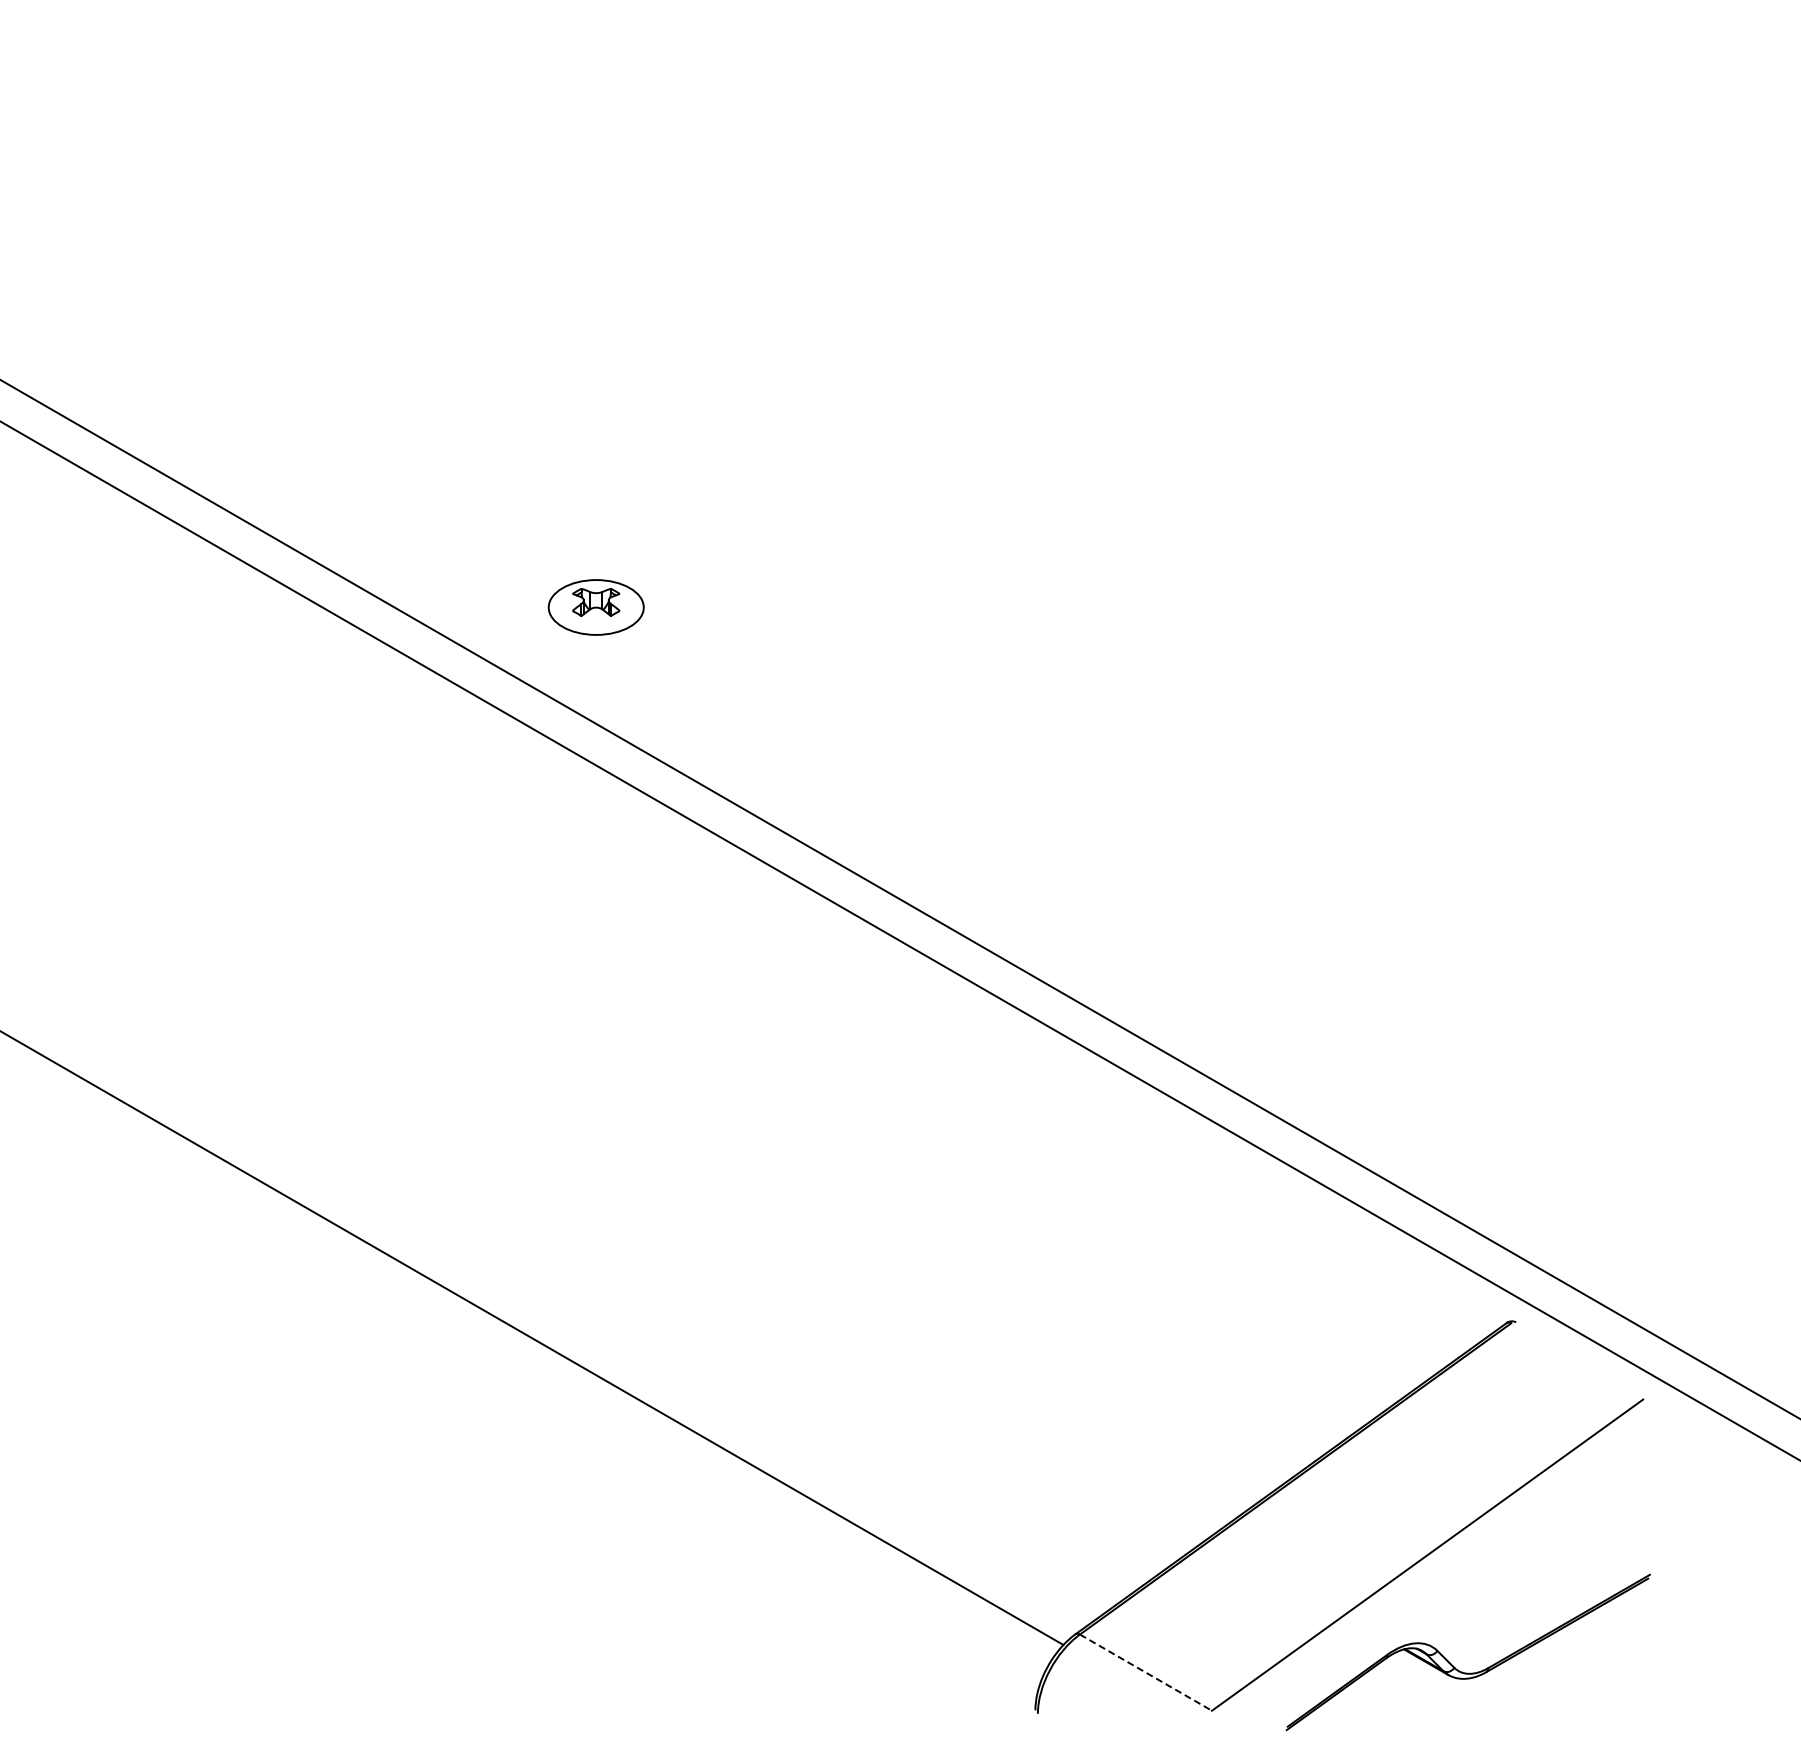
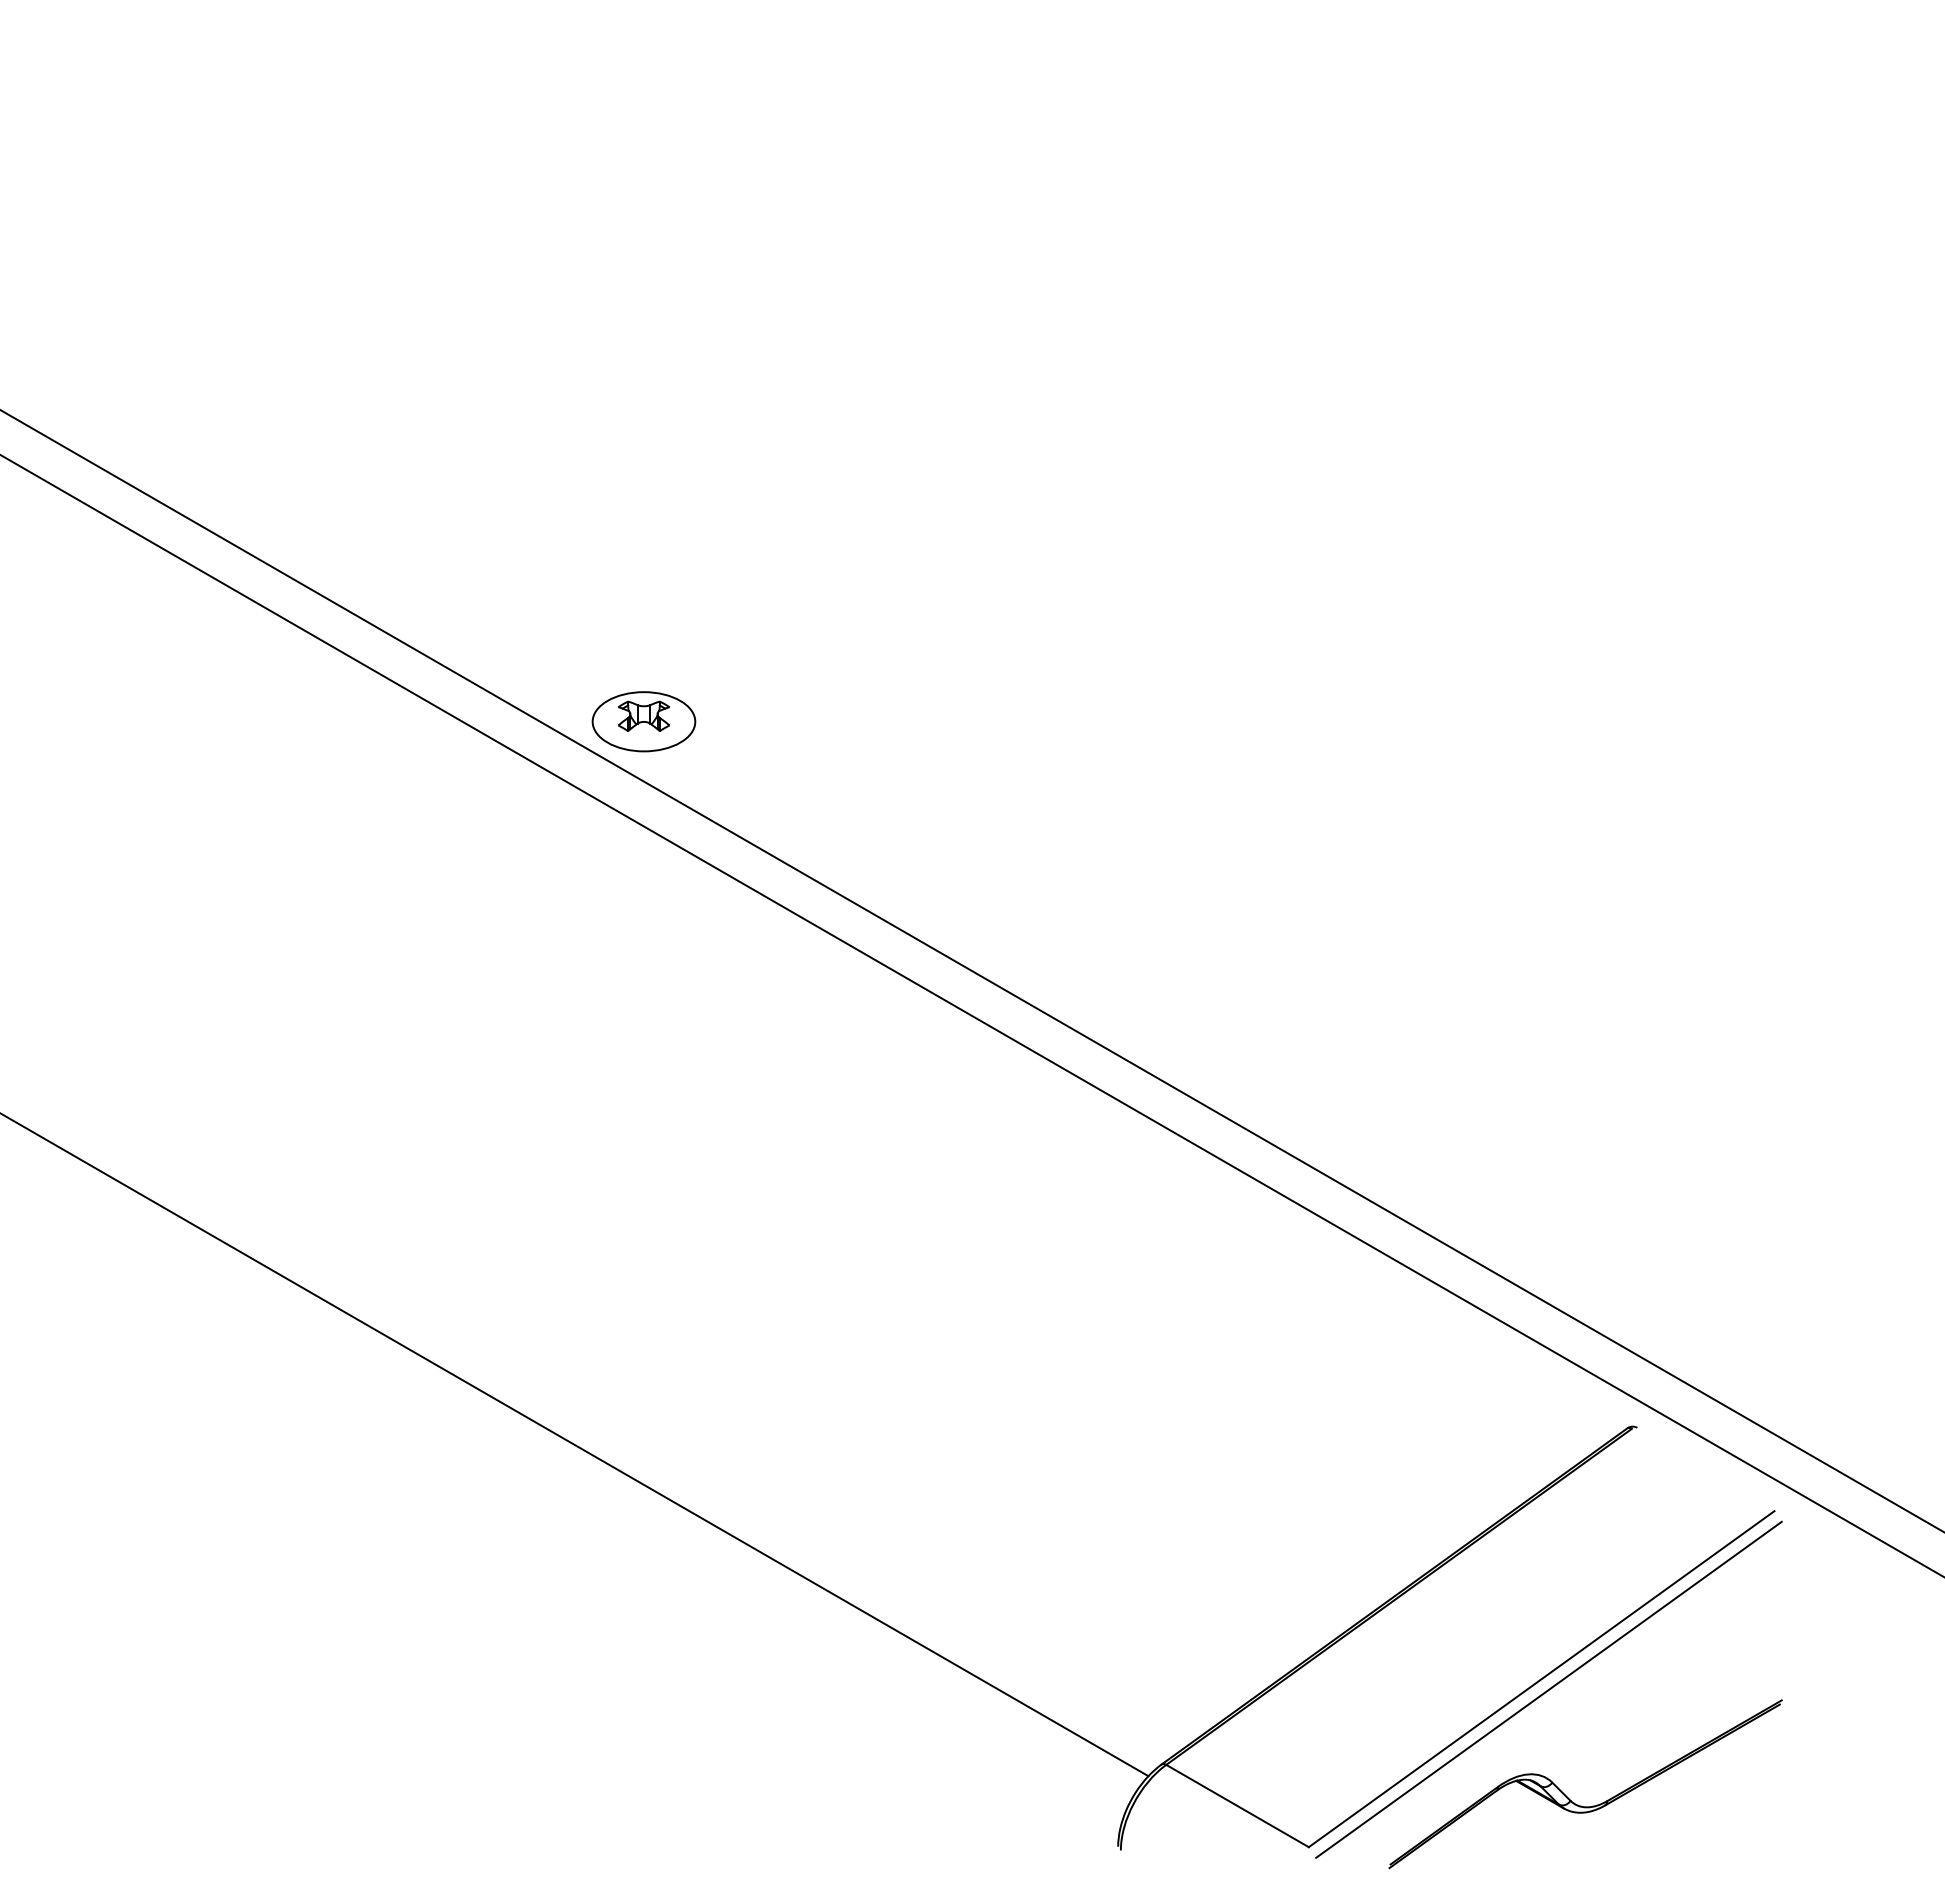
part: (595, 607) -> (643, 721), moved
line: (1433, 1564) -> (1548, 1689), added
line: (1146, 1672) -> (1238, 1805), dashed -> solid

